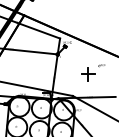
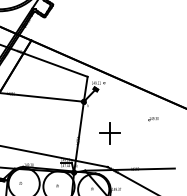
part: (88, 74) -> (110, 133), moved

